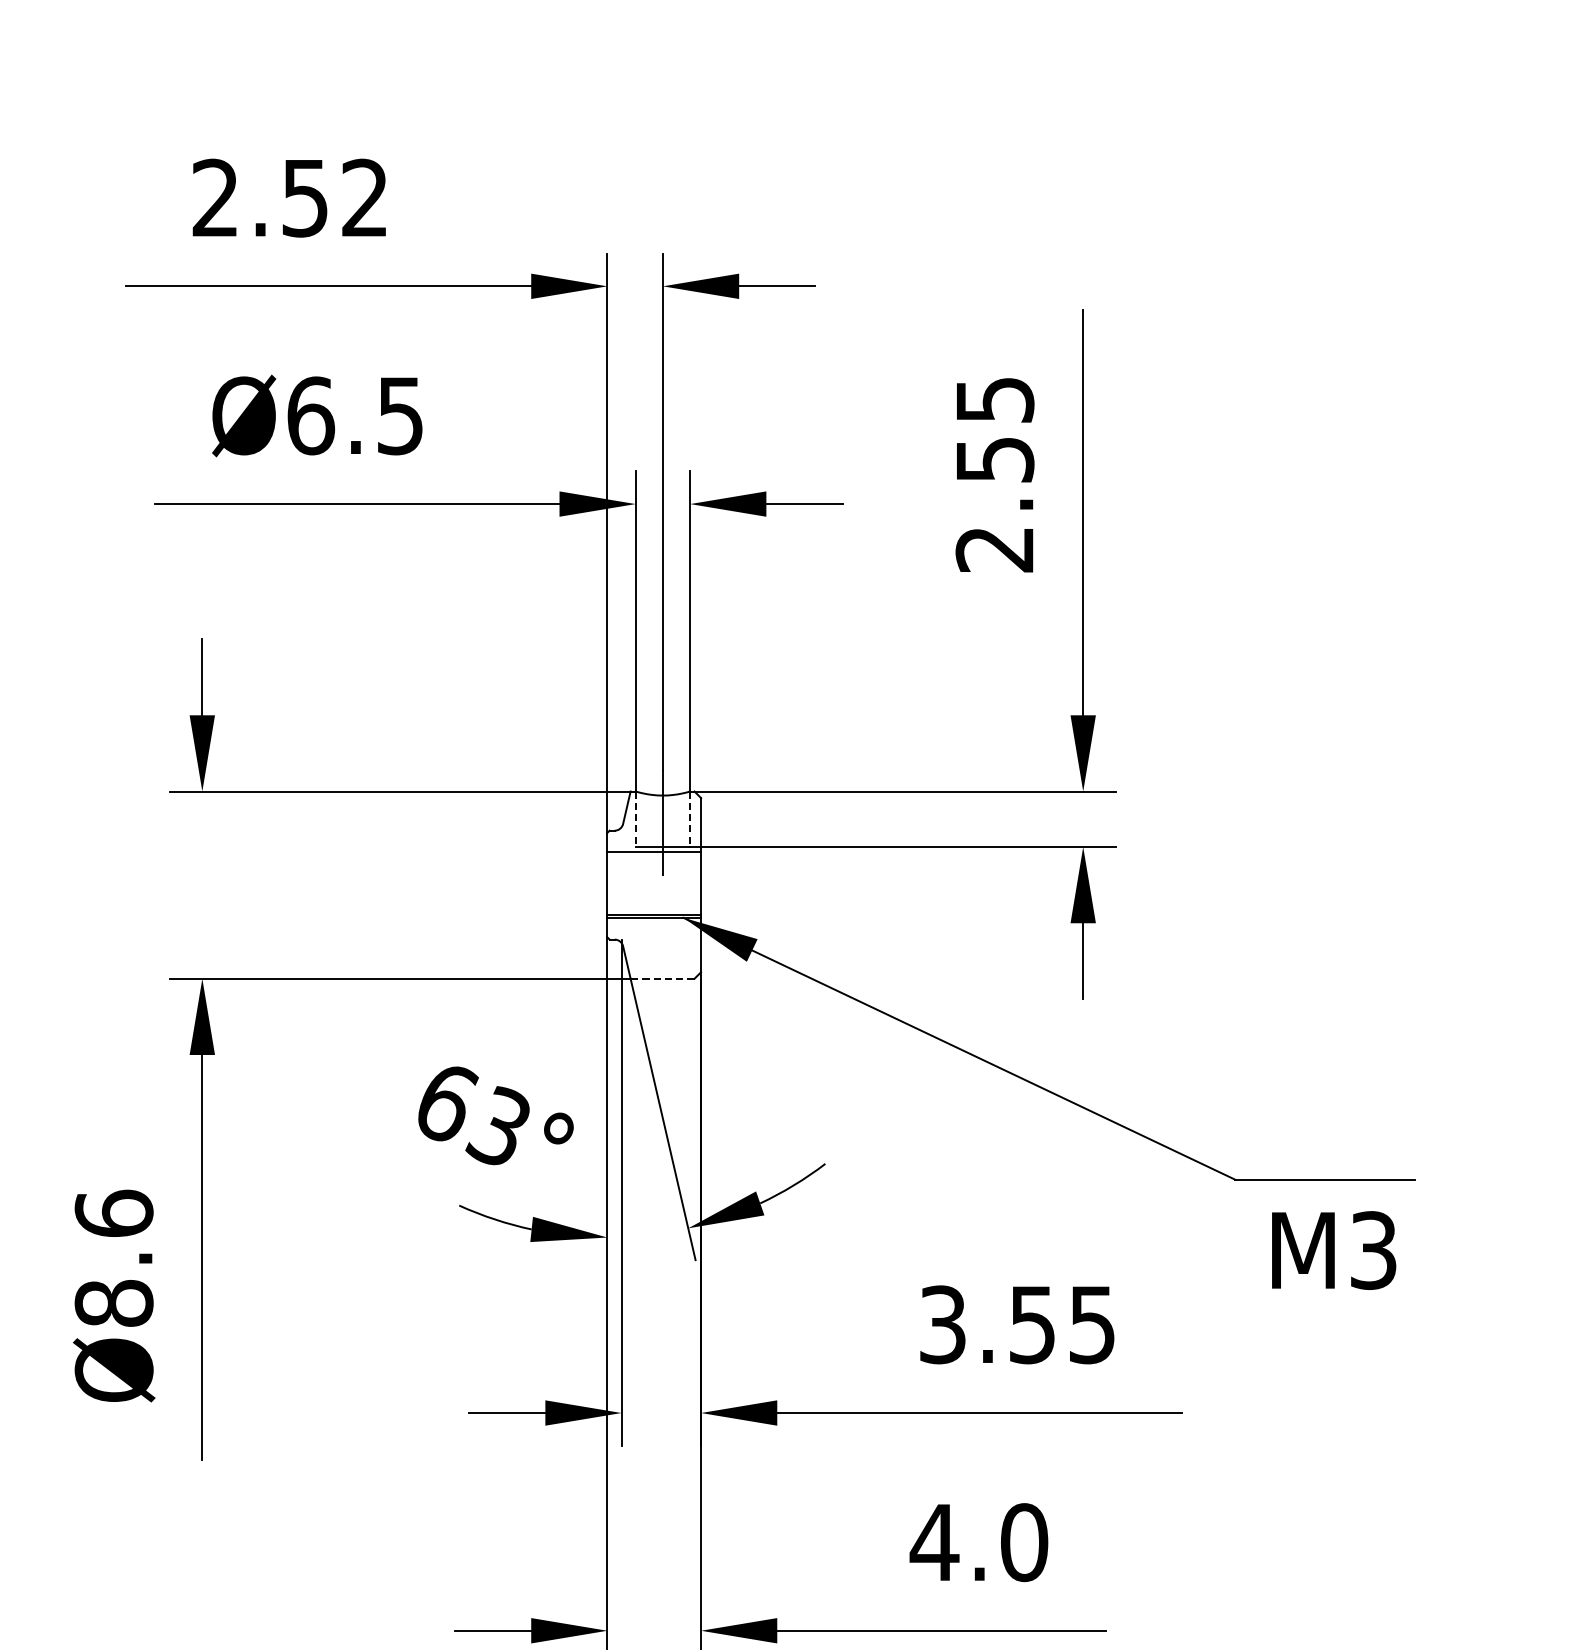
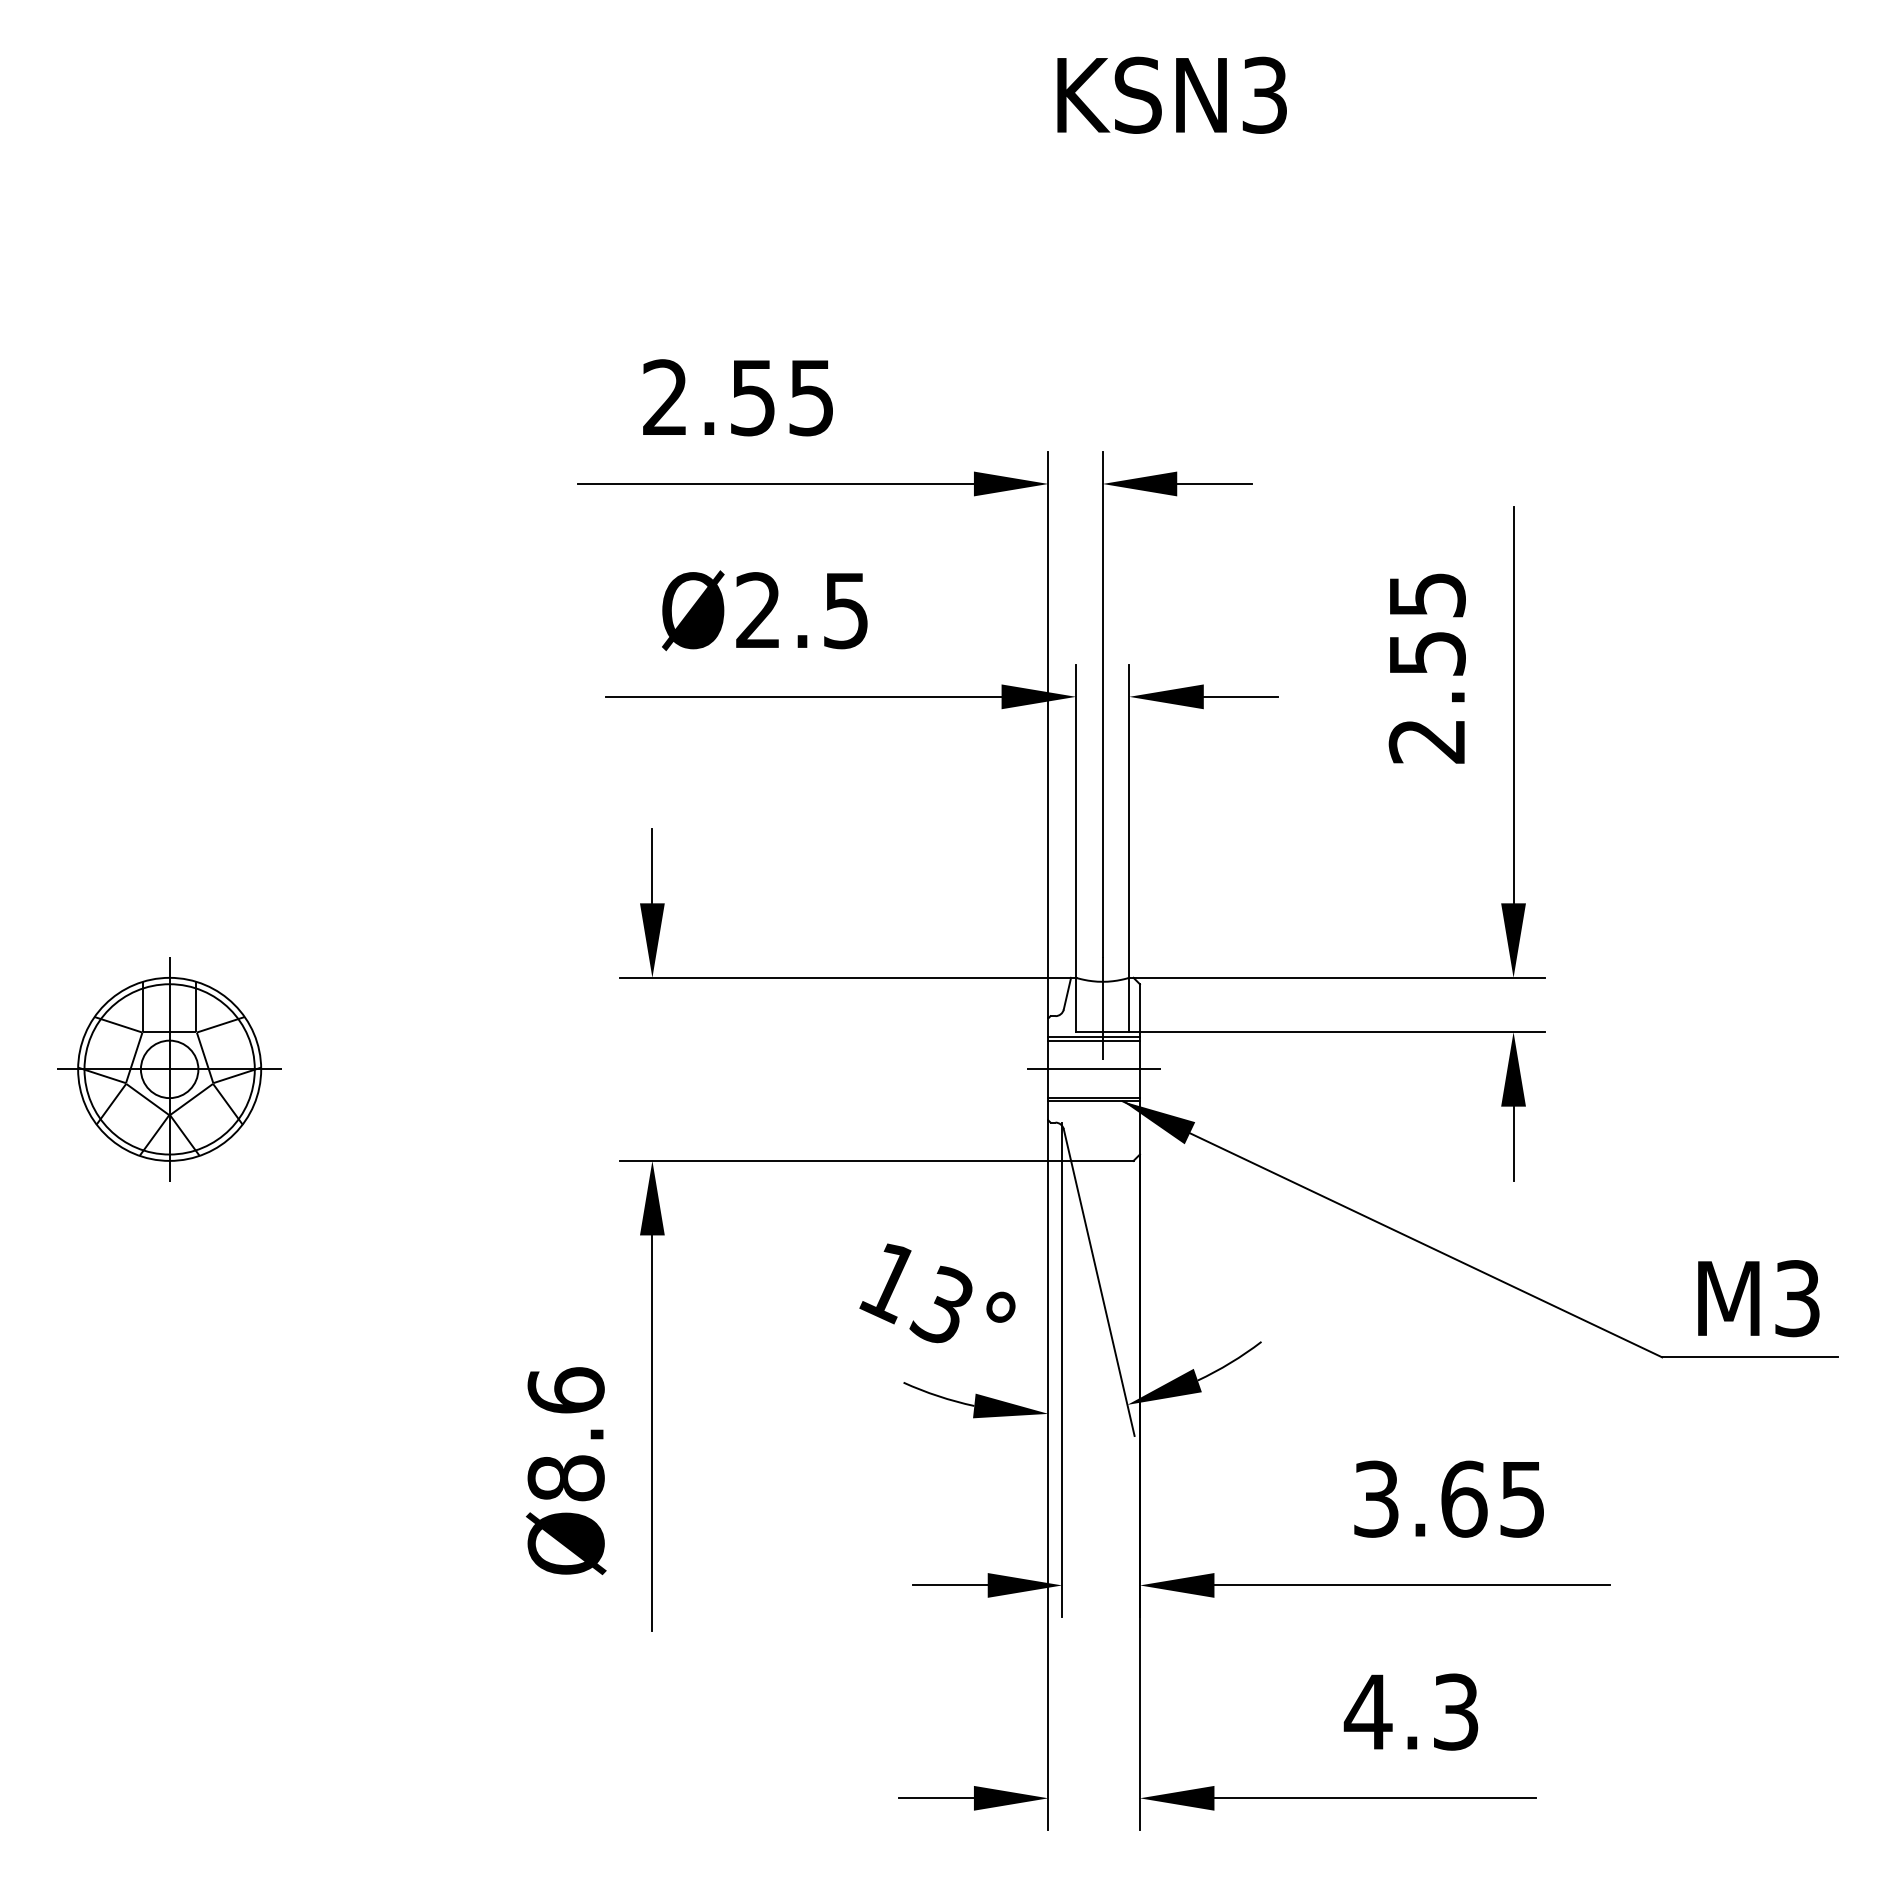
text: (364, 197) -> (810, 397), 2.52 -> 2.55
text: (311, 415) -> (759, 610), Ø6.5 -> Ø2.5
line: (636, 819) -> (1076, 1005), dashed -> solid
line: (690, 819) -> (1129, 1005), dashed -> solid
line: (653, 855) -> (1093, 1040), added
line: (654, 885) -> (1094, 1069), added
line: (661, 978) -> (1101, 1160), dashed -> solid
text: (445, 1104) -> (890, 1283), 63° -> 13°
text: (1333, 1250) -> (1758, 1298), moved
text: (1033, 1324) -> (1464, 1498), 3.55 -> 3.65
text: (1024, 1541) -> (1456, 1711), 4.0 -> 4.3

